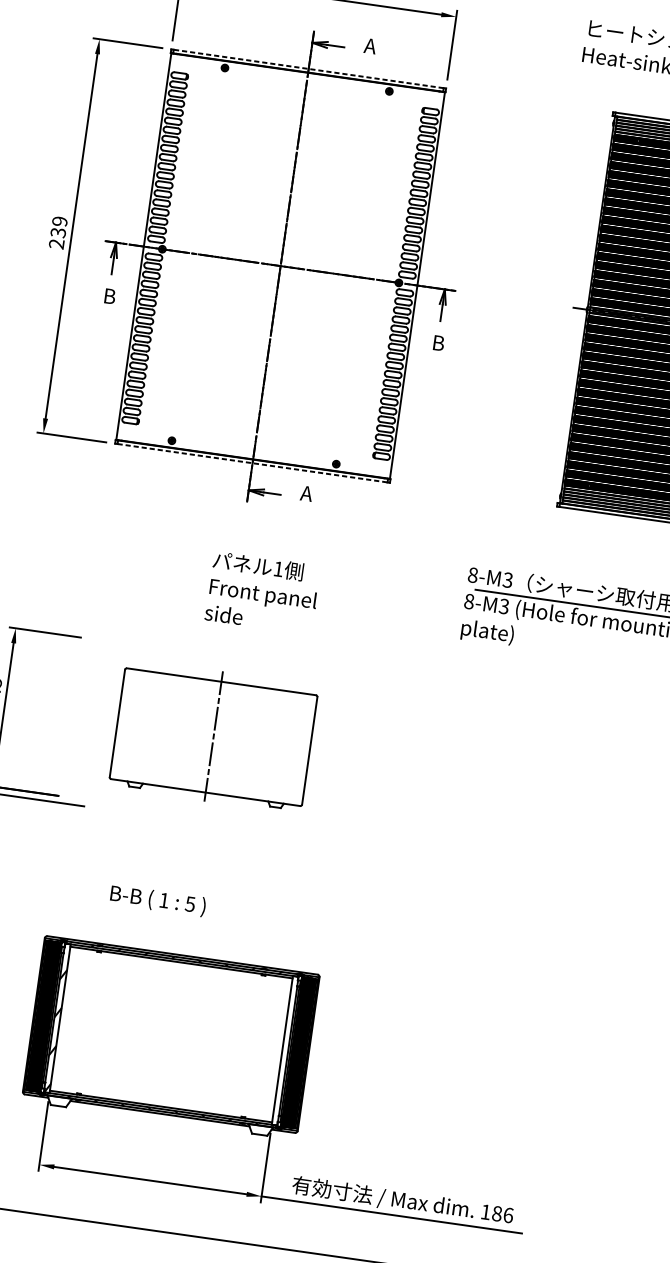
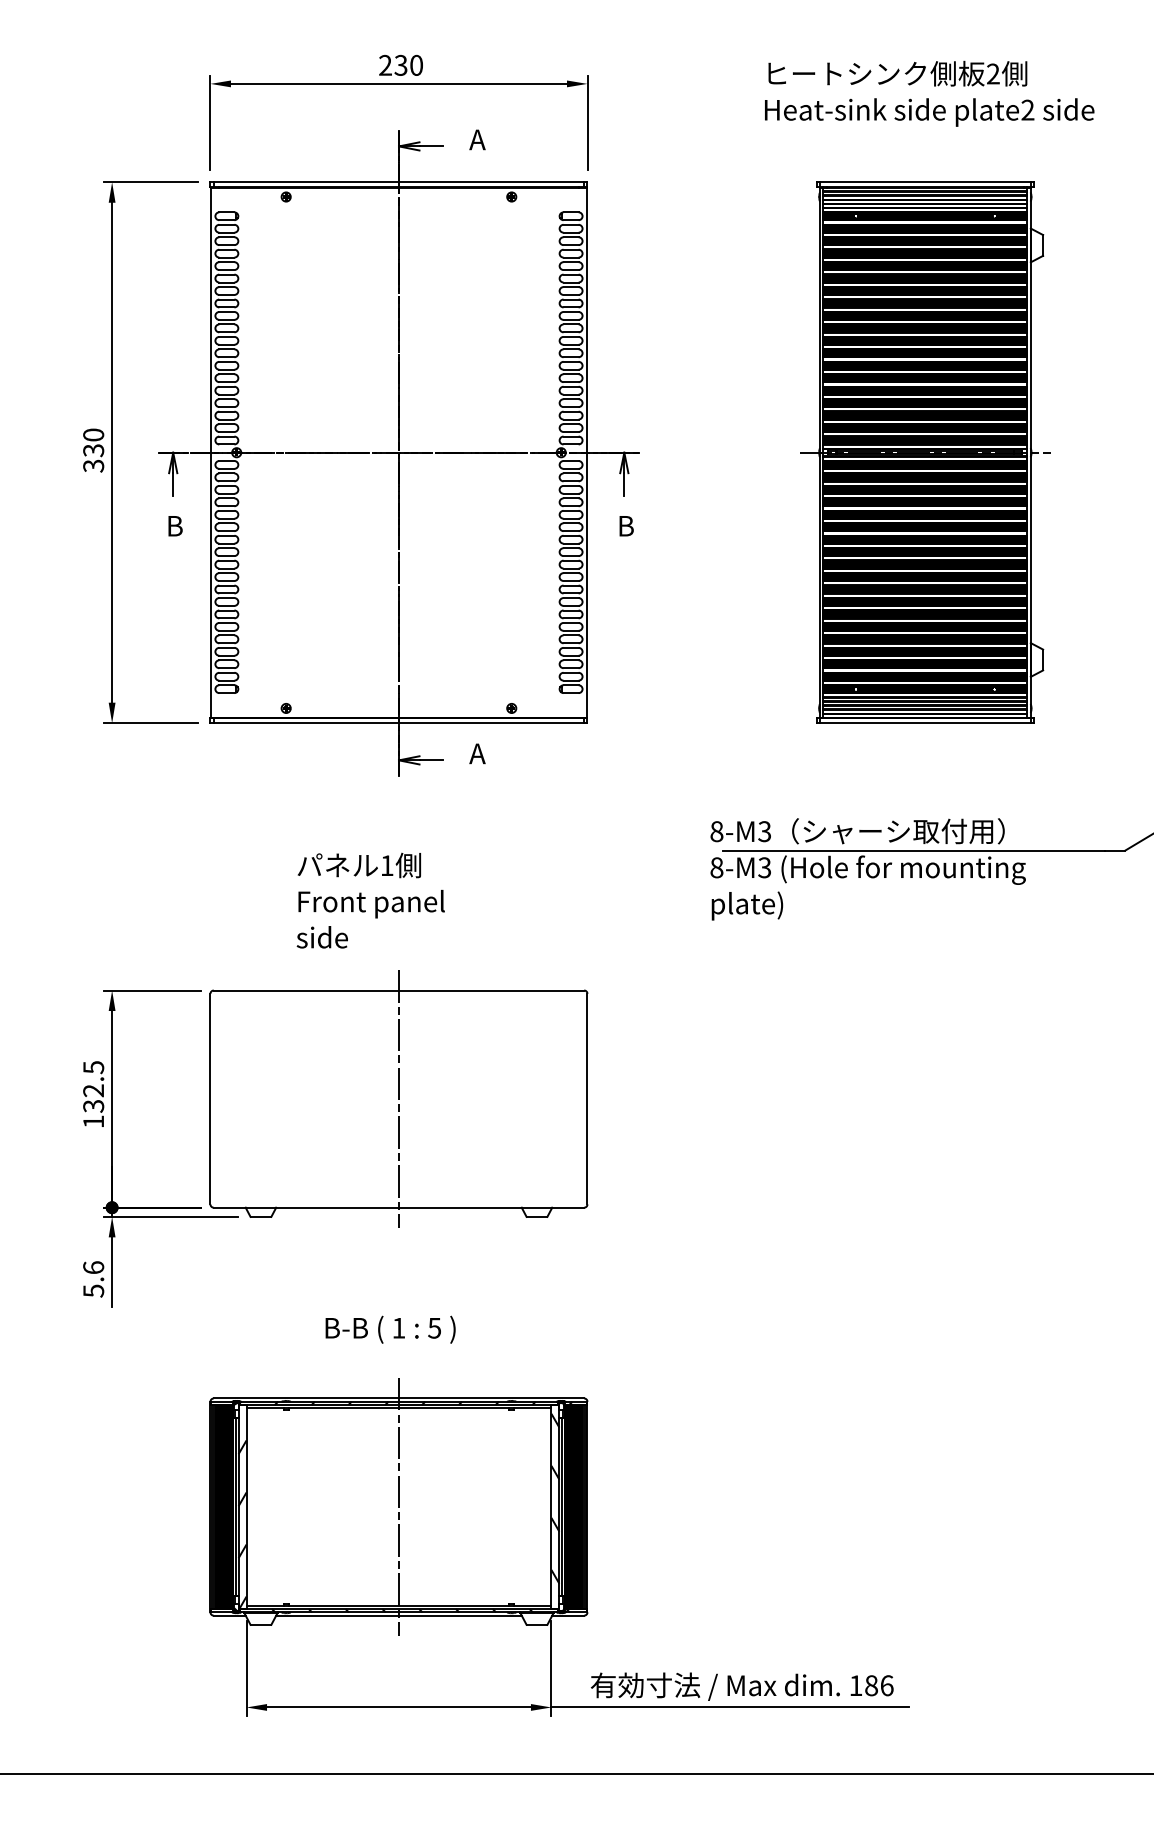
line: (308, 69) -> (398, 182), dashed -> solid
text: (58, 232) -> (93, 450), 239 -> 330
line: (252, 463) -> (399, 723), dashed -> solid
text: (262, 592) -> (370, 900), moved
part: (213, 736) -> (398, 1098), size x1.43
text: (158, 900) -> (390, 1329), moved
line: (170, 1034) -> (398, 1506), added
hatch: (286, 1044) -> (555, 1498), added

